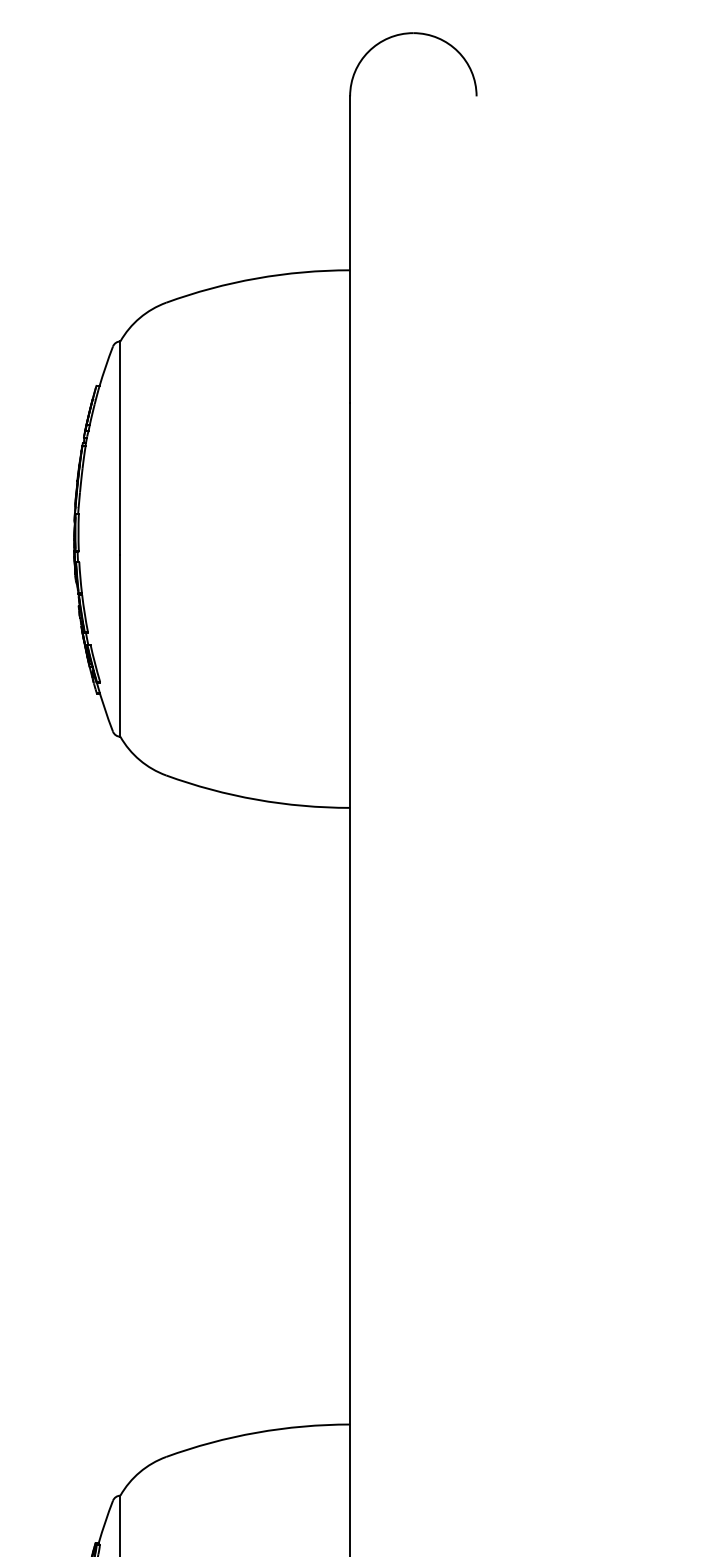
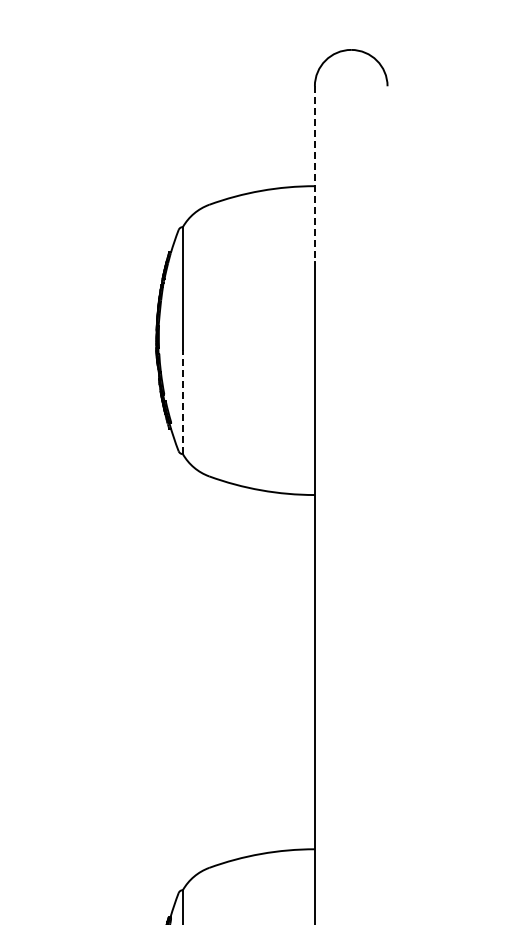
line: (349, 249) -> (314, 174), solid -> dashed
line: (119, 645) -> (182, 401), solid -> dashed

